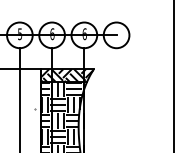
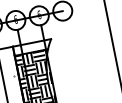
hatch: (67, 75) -> (32, 47), removed

